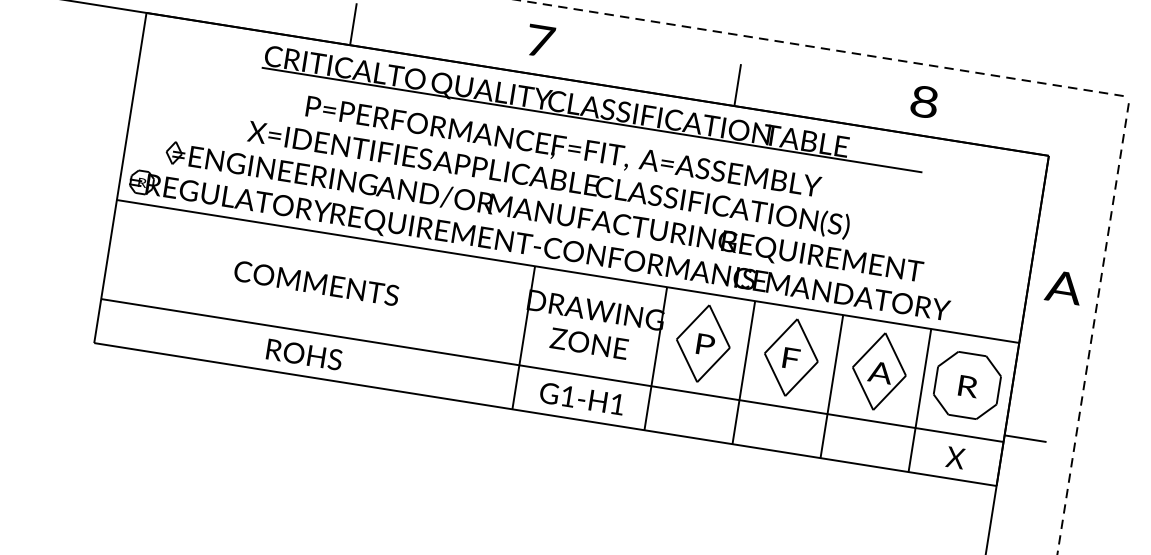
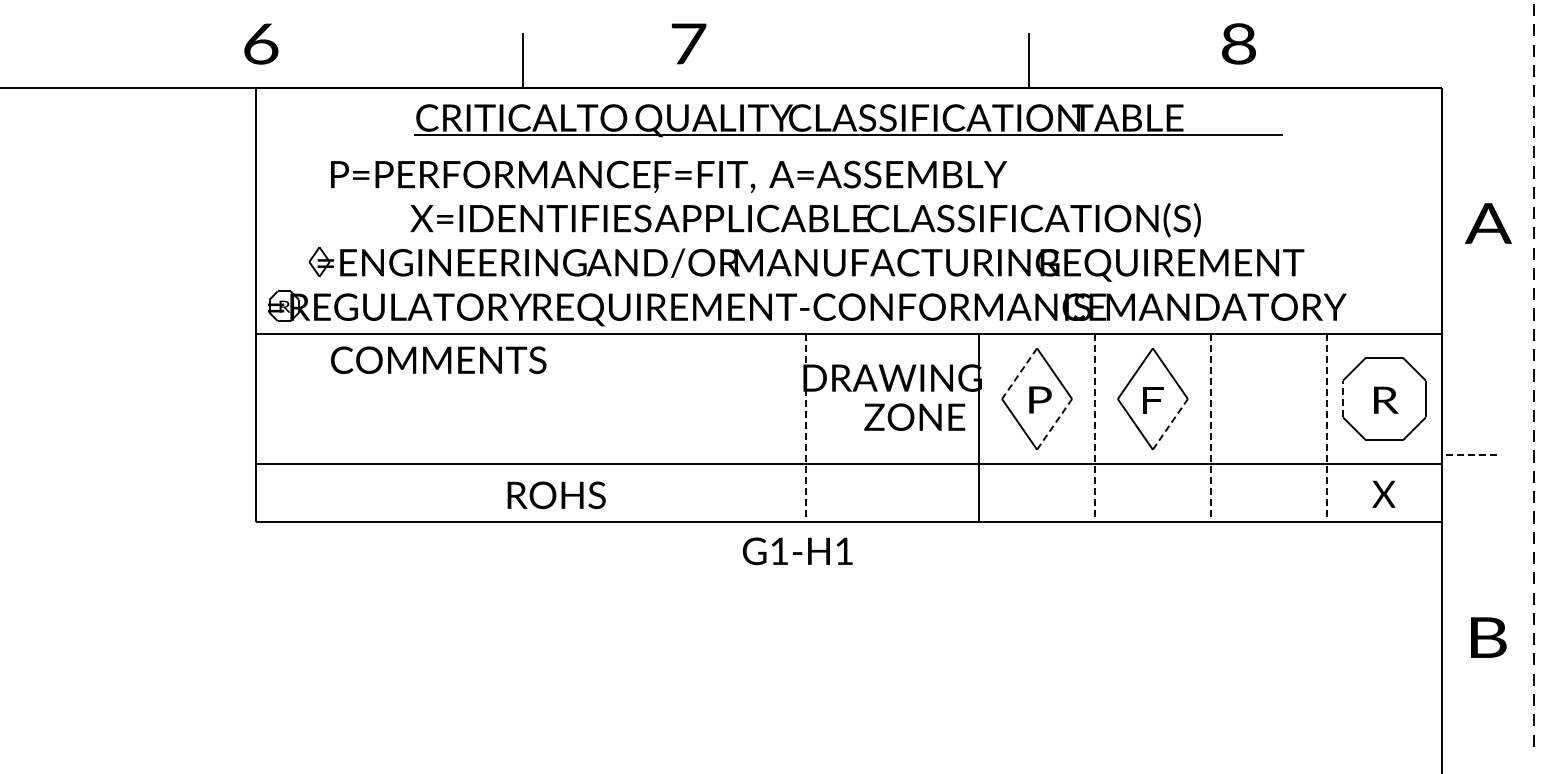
text: (540, 40) -> (688, 43), moved
text: (924, 101) -> (1238, 43), moved
text: (563, 148) -> (668, 176), moved
text: (316, 282) -> (438, 359), moved
text: (1064, 287) -> (1488, 223), moved
line: (693, 322) -> (1019, 373), solid -> dashed
line: (523, 338) -> (805, 428), solid -> dashed
text: (589, 343) -> (914, 416), moved
text: (304, 354) -> (556, 495), moved
line: (713, 365) -> (1054, 424), solid -> dashed
part: (879, 371) -> (1268, 398), removed
line: (743, 372) -> (1094, 428), solid -> dashed
line: (801, 379) -> (1170, 424), solid -> dashed
line: (936, 380) -> (1343, 398), solid -> dashed
line: (831, 386) -> (1210, 428), solid -> dashed
text: (581, 398) -> (797, 551), moved
line: (919, 400) -> (1326, 428), solid -> dashed
line: (1025, 438) -> (1469, 455), solid -> dashed

